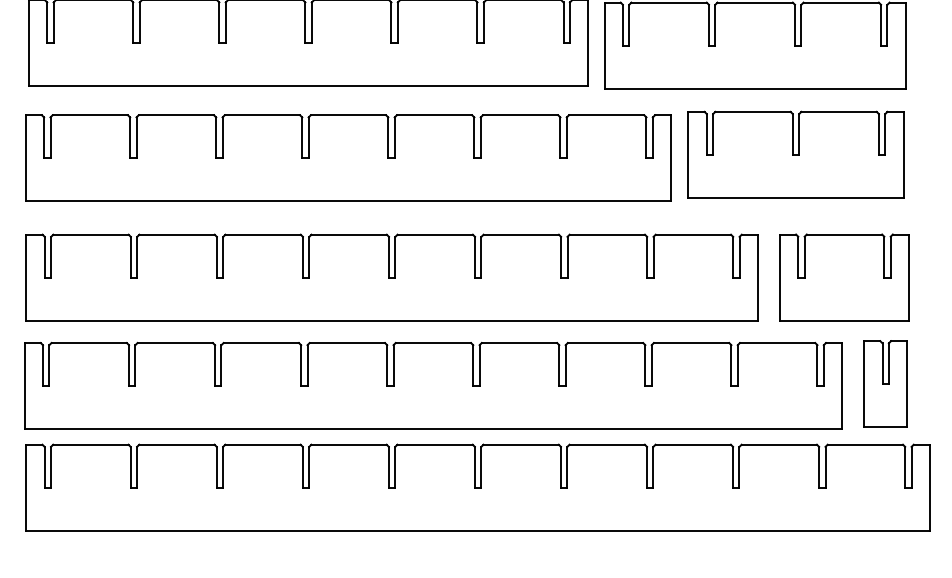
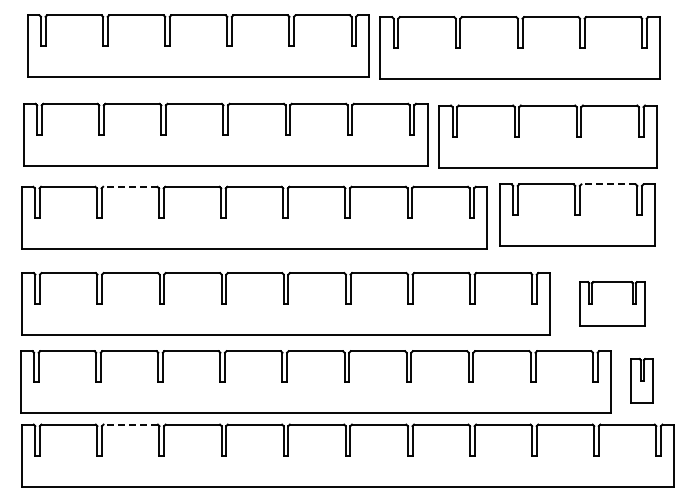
line: (838, 112) -> (608, 184), solid -> dashed
line: (175, 114) -> (129, 186), solid -> dashed
part: (844, 276) -> (612, 303), size x0.7
part: (886, 383) -> (642, 380), size x0.7
line: (176, 444) -> (130, 424), solid -> dashed

